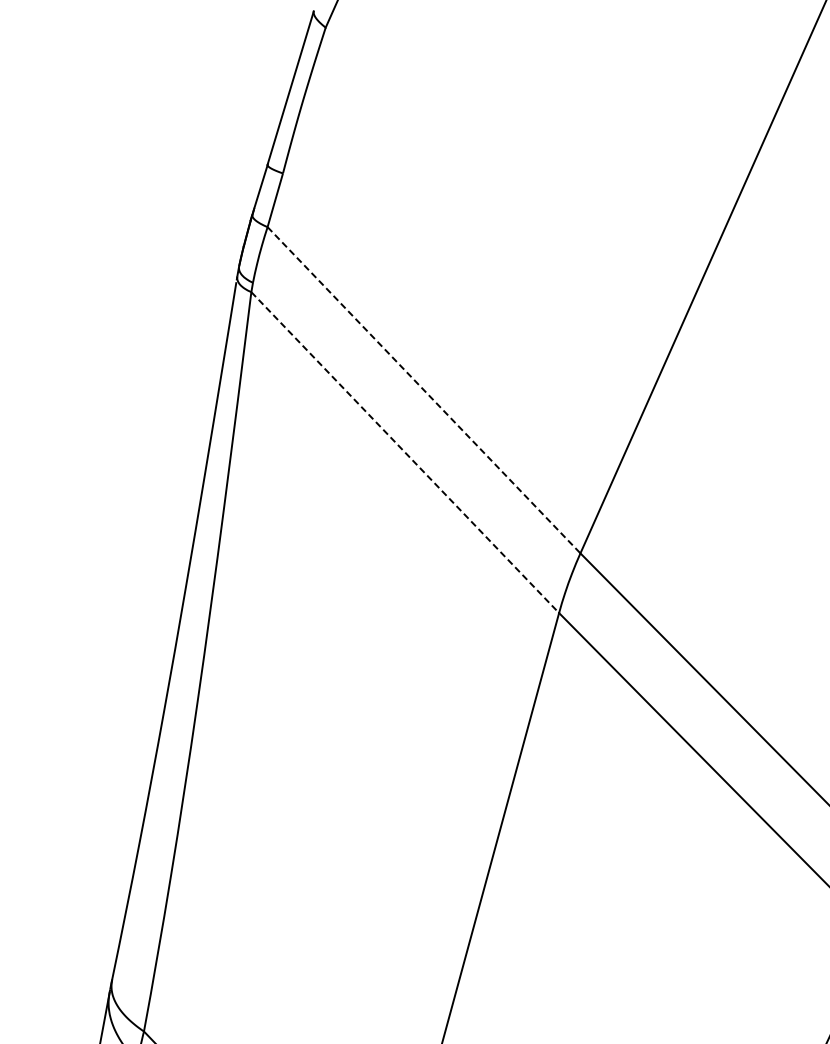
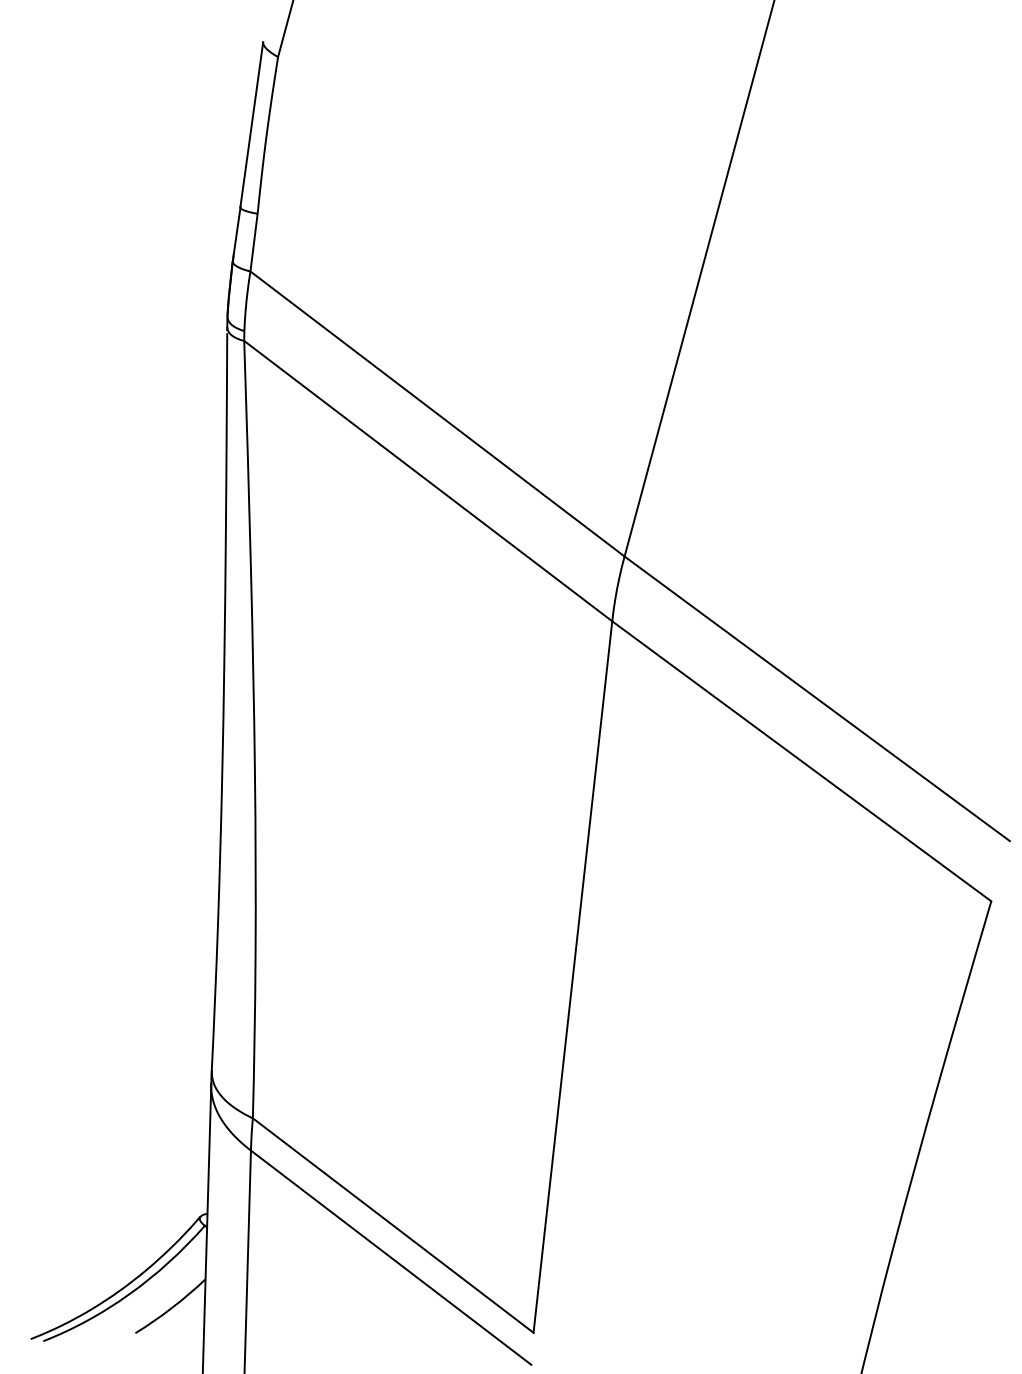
line: (423, 390) -> (437, 414), dashed -> solid
line: (405, 453) -> (428, 481), dashed -> solid

